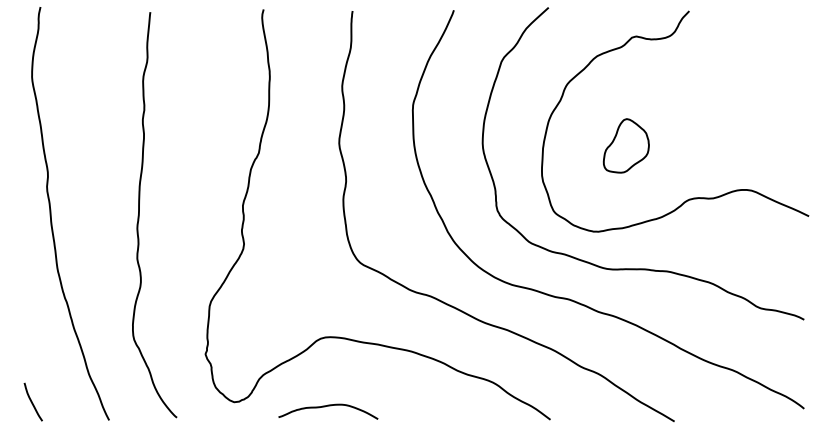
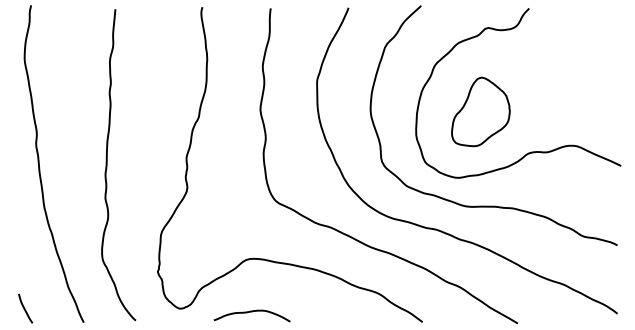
part: (625, 145) -> (480, 111), size x1.67

